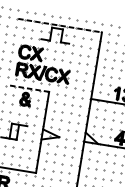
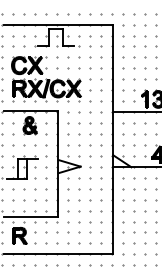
line: (60, 25) -> (58, 24), dashed -> solid
line: (27, 88) -> (30, 111), dashed -> solid

